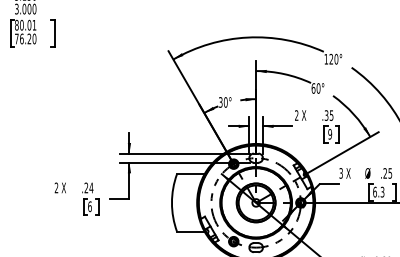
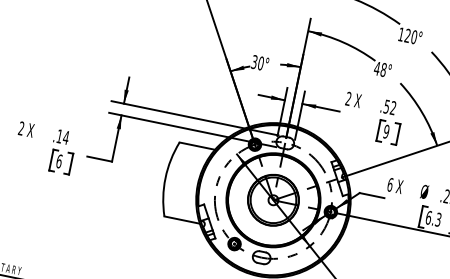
text: (315, 88) -> (379, 69), 60° -> 48°
text: (329, 115) -> (390, 107), .35 -> .52
text: (340, 173) -> (389, 184), 3 -> 6
text: (86, 187) -> (59, 135), .24 -> .14

